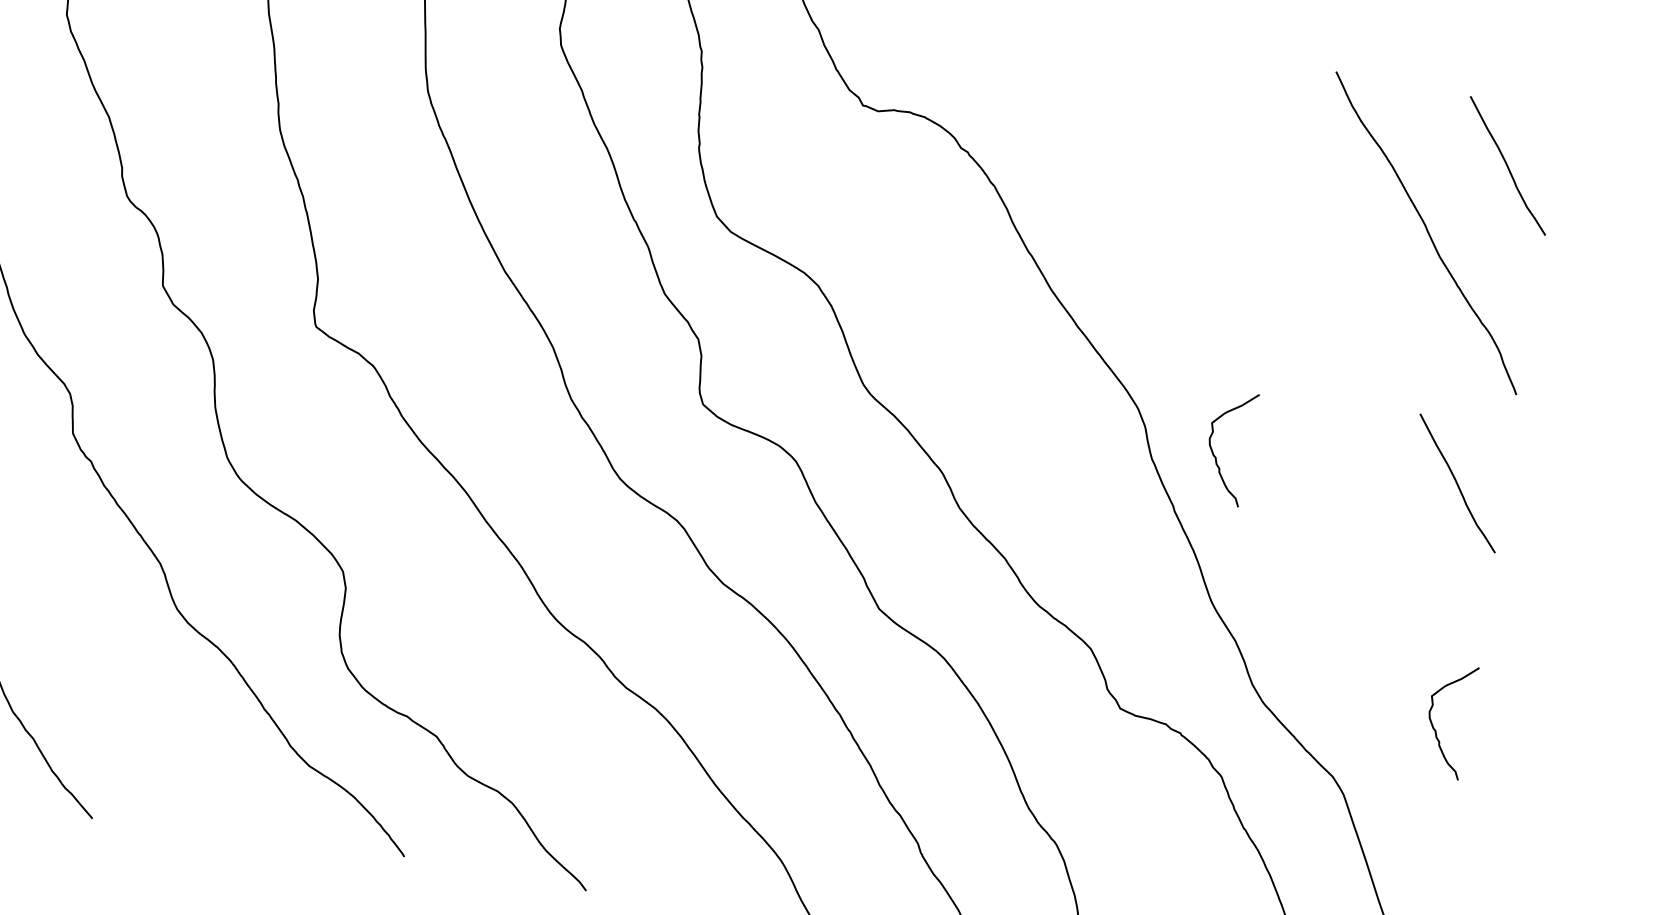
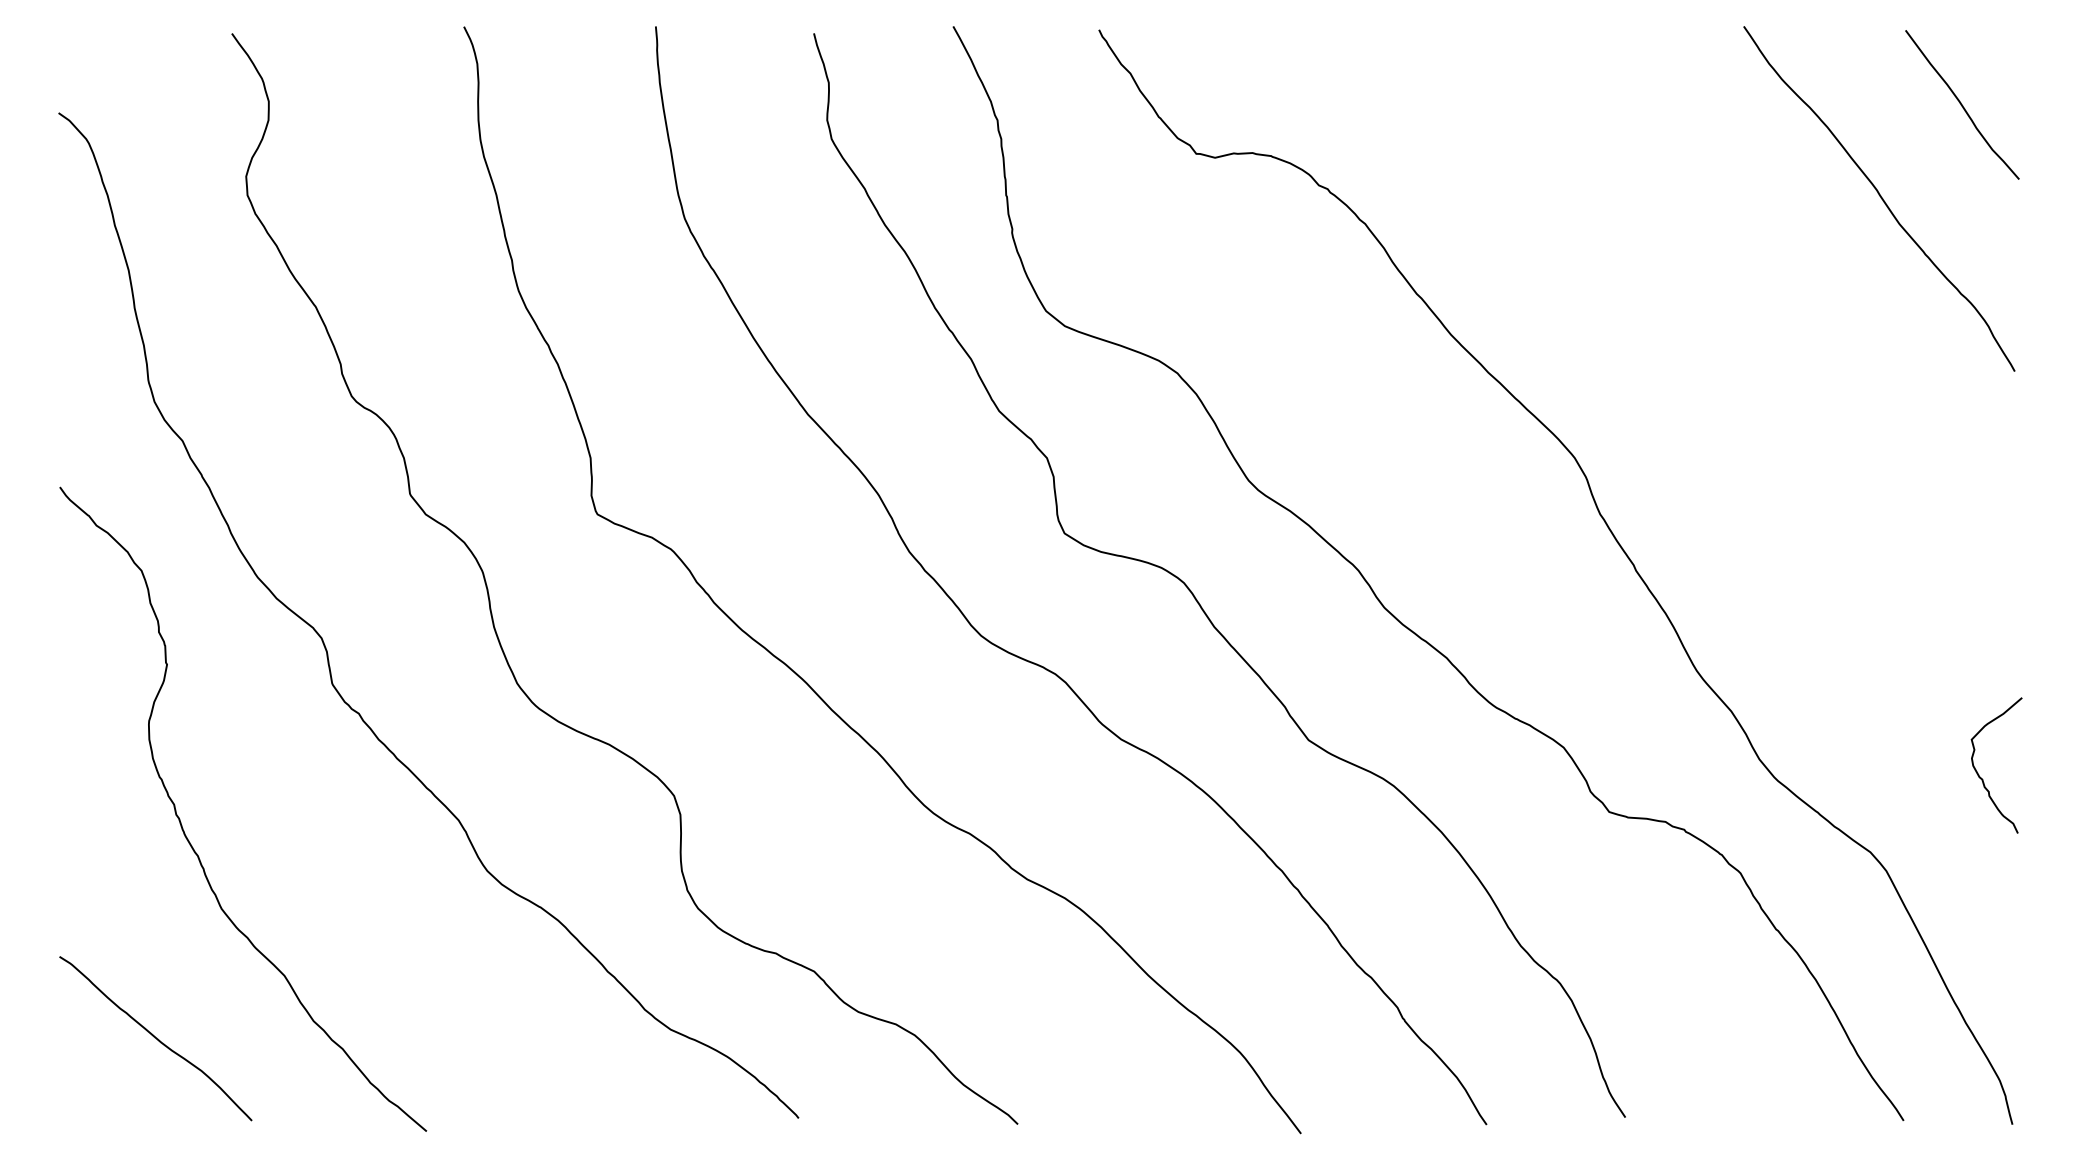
curve: (1215, 456) -> (1674, 499), removed
curve: (1457, 483) -> (1962, 485), removed

